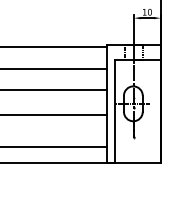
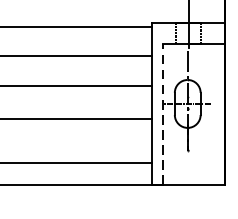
line: (115, 111) -> (163, 114), solid -> dashed

